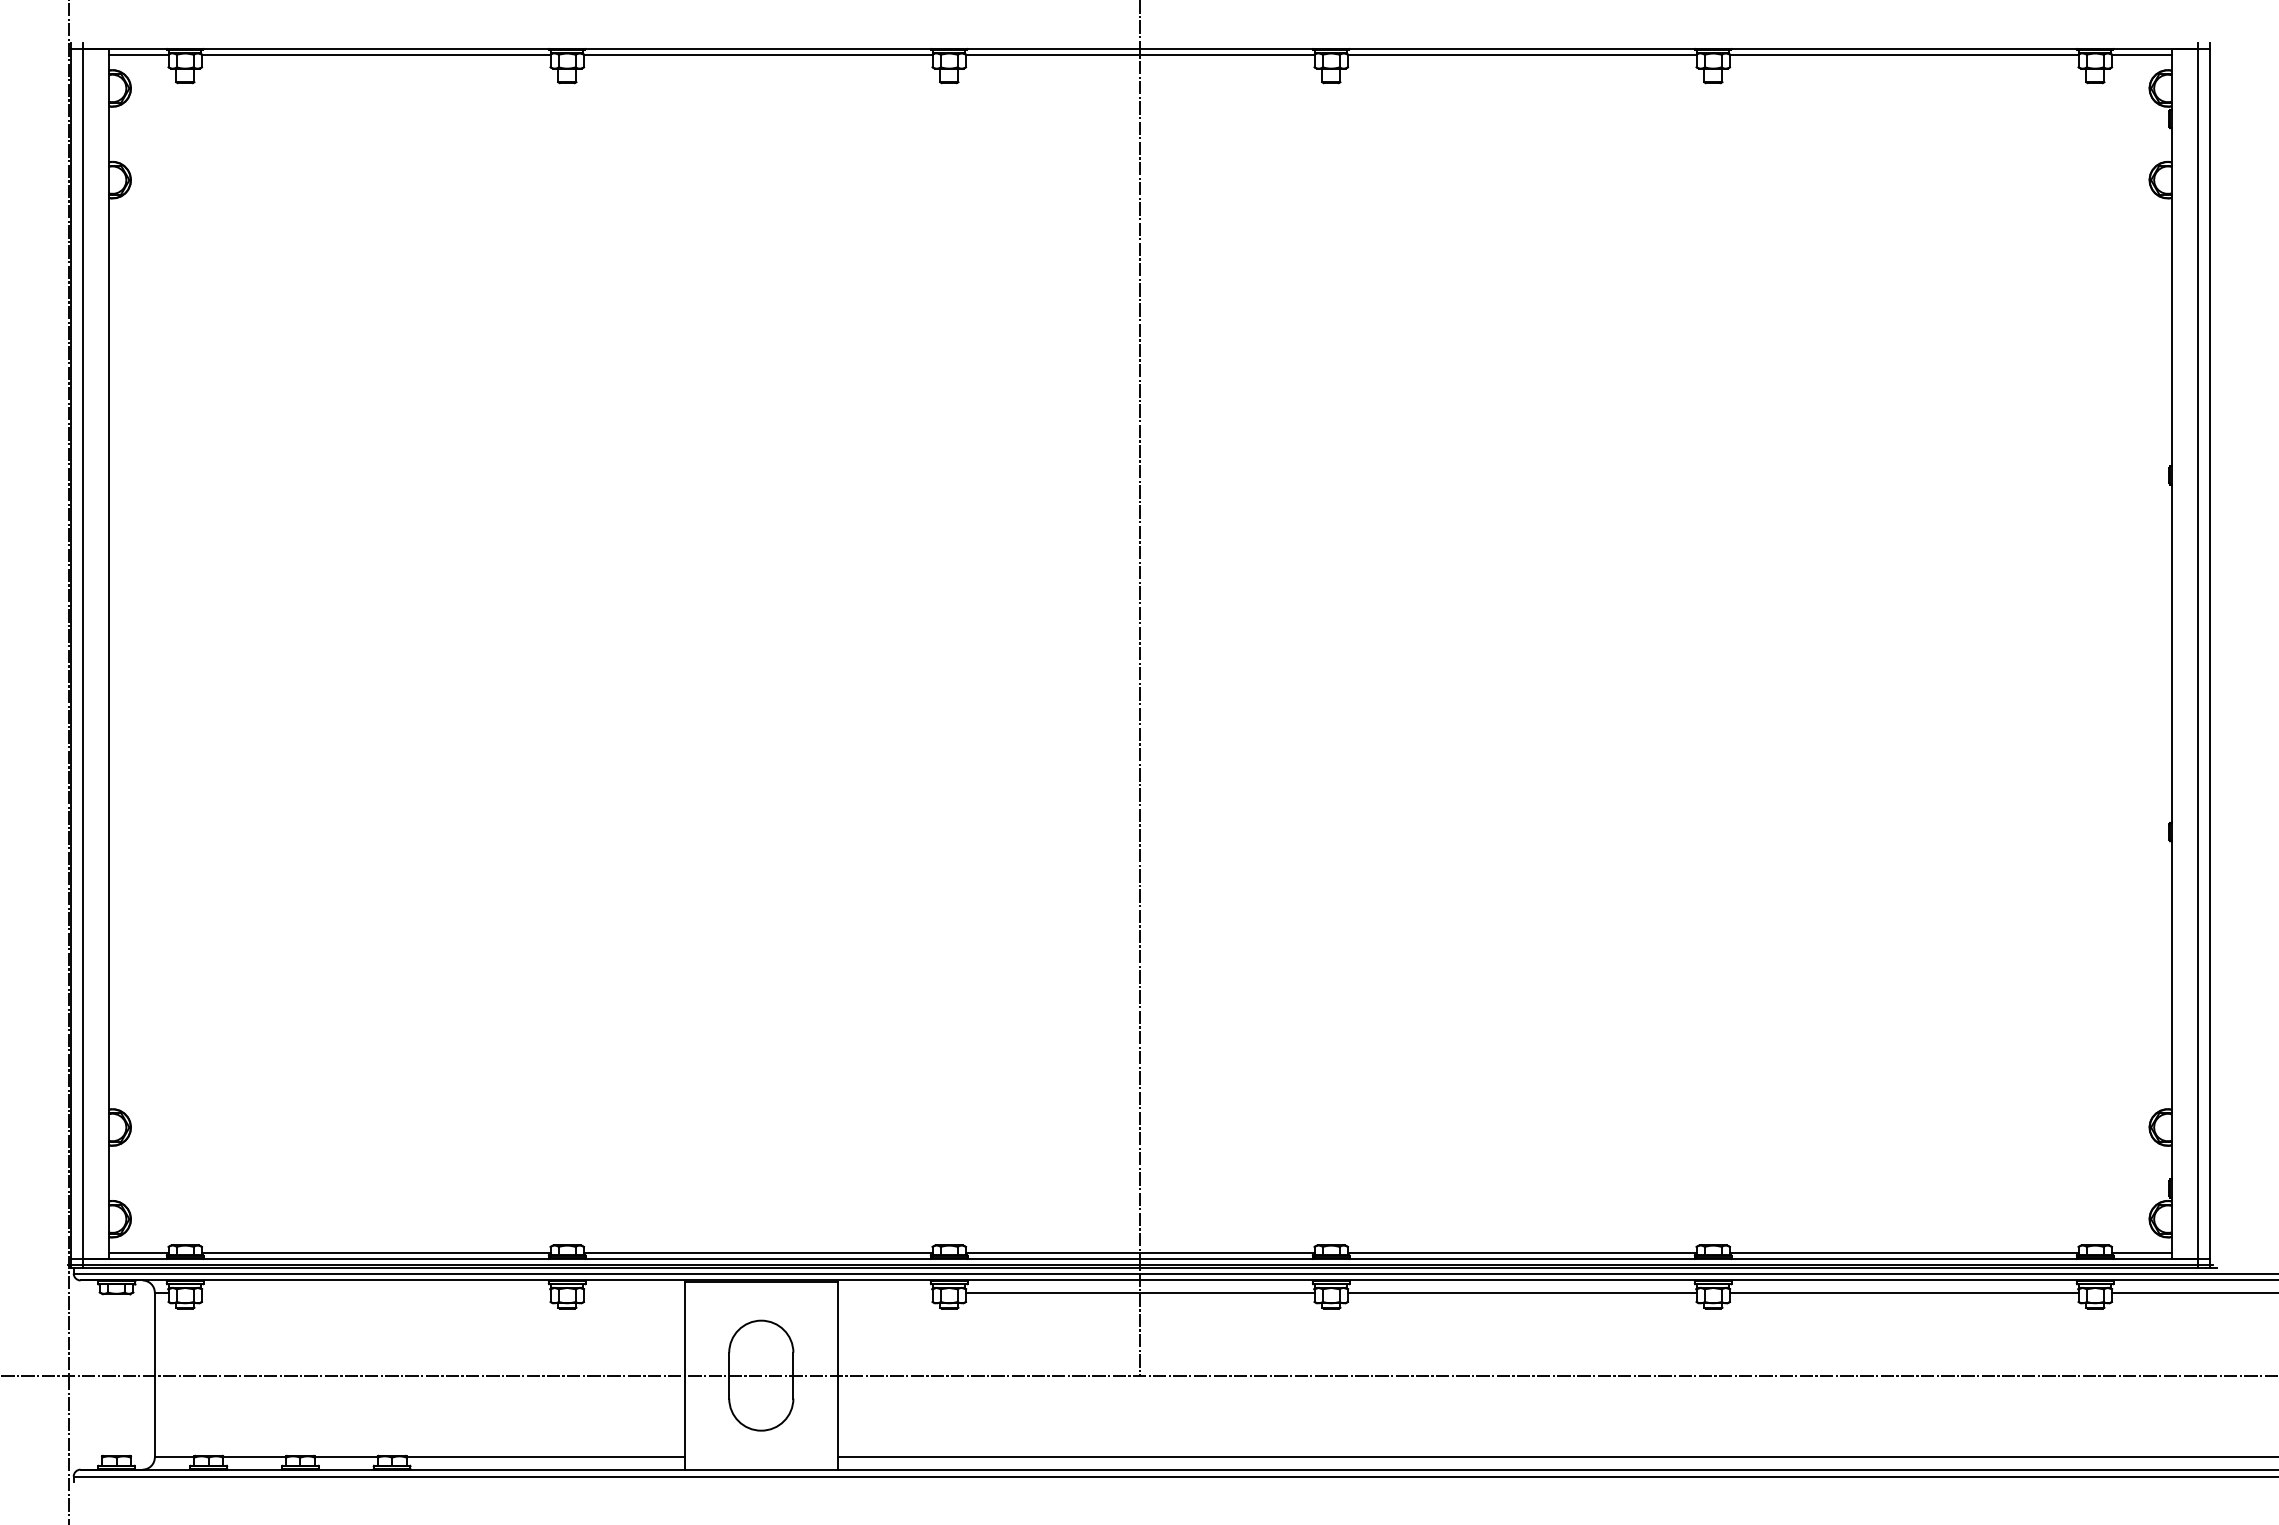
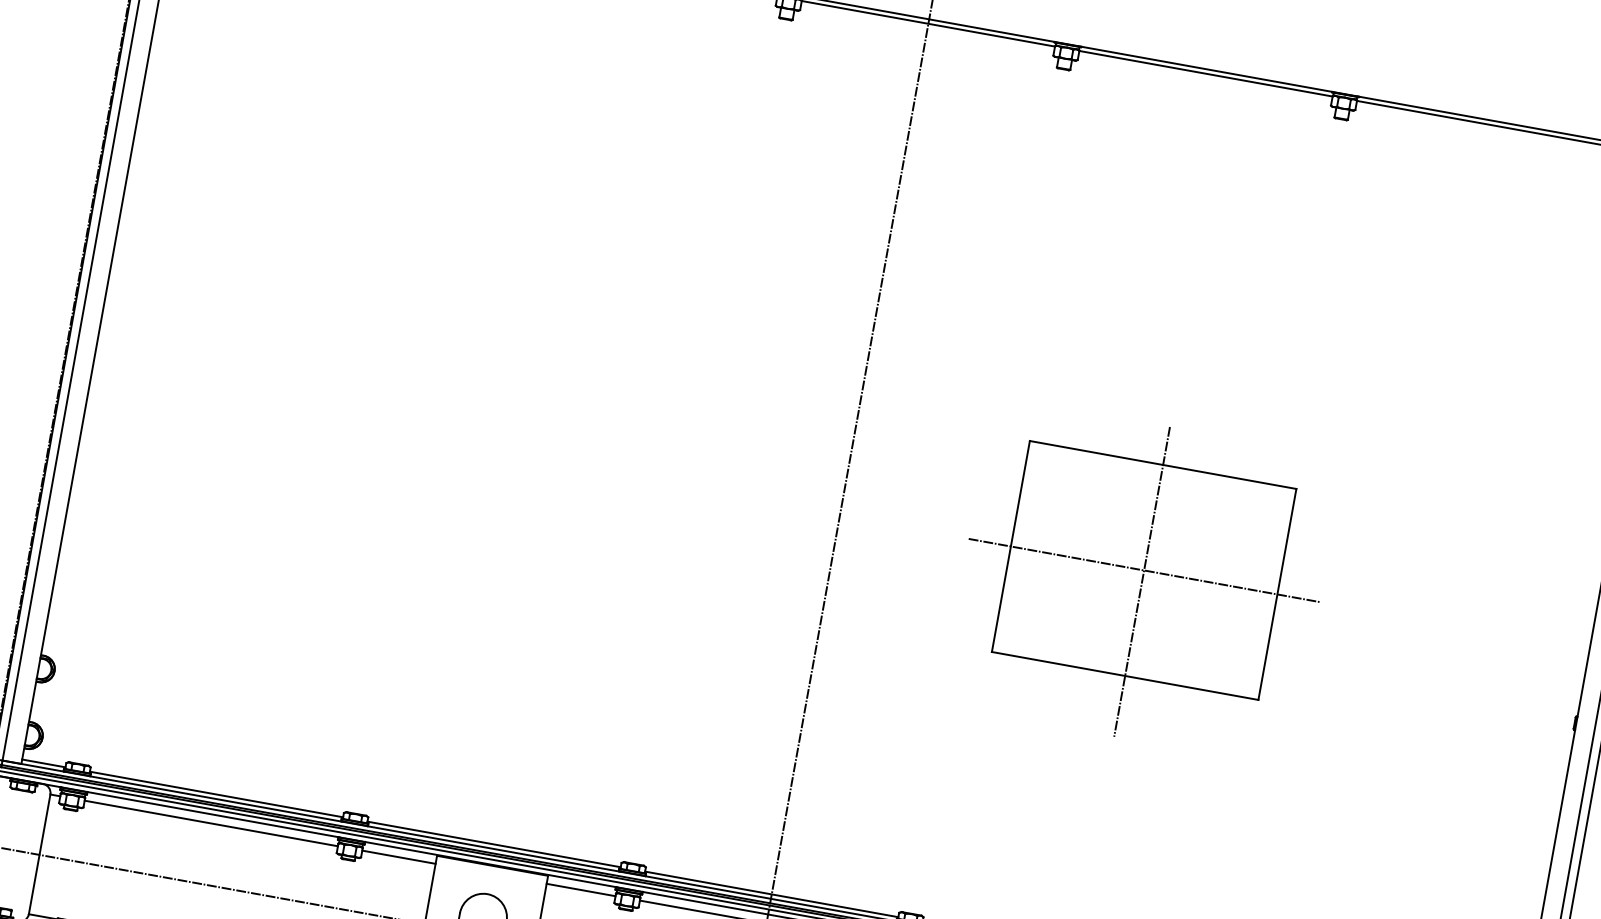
part: (1558, 747) -> (1141, 581), added
line: (376, 1292) -> (211, 823), added
line: (634, 1292) -> (399, 857), added
line: (884, 1292) -> (580, 889), added

